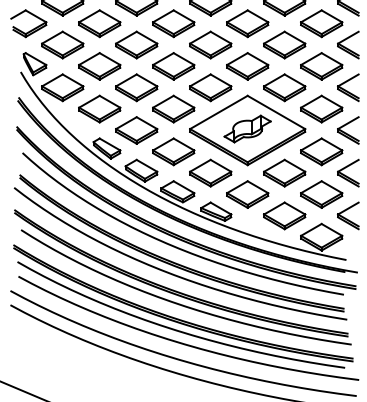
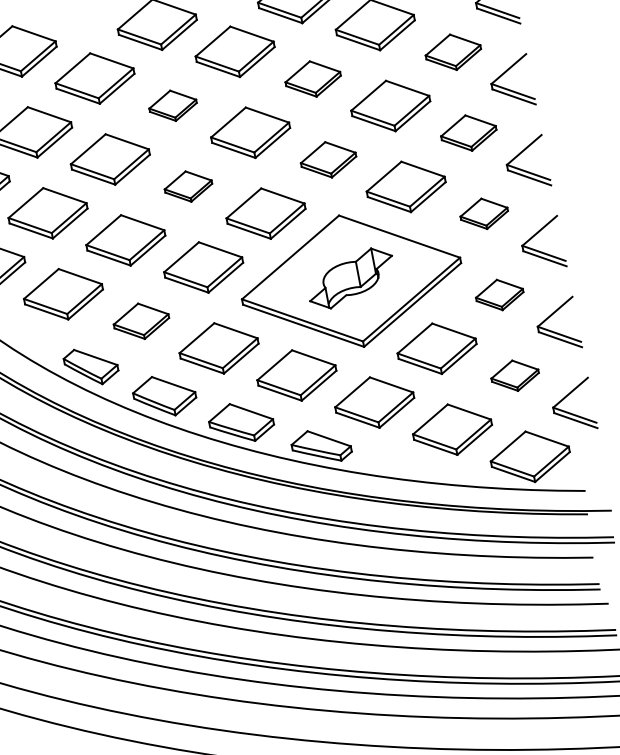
part: (173, 23) -> (172, 105), size x0.6
part: (247, 23) -> (312, 78), size x0.7
part: (321, 23) -> (452, 51), size x0.7
part: (173, 66) -> (187, 186), size x0.6
part: (247, 66) -> (328, 160), size x0.7
part: (321, 66) -> (468, 133), size x0.7
part: (321, 108) -> (483, 212), size x0.6
part: (136, 130) -> (140, 321), size x0.7
part: (321, 151) -> (499, 294), size x0.6
part: (321, 194) -> (514, 375), size x0.6

